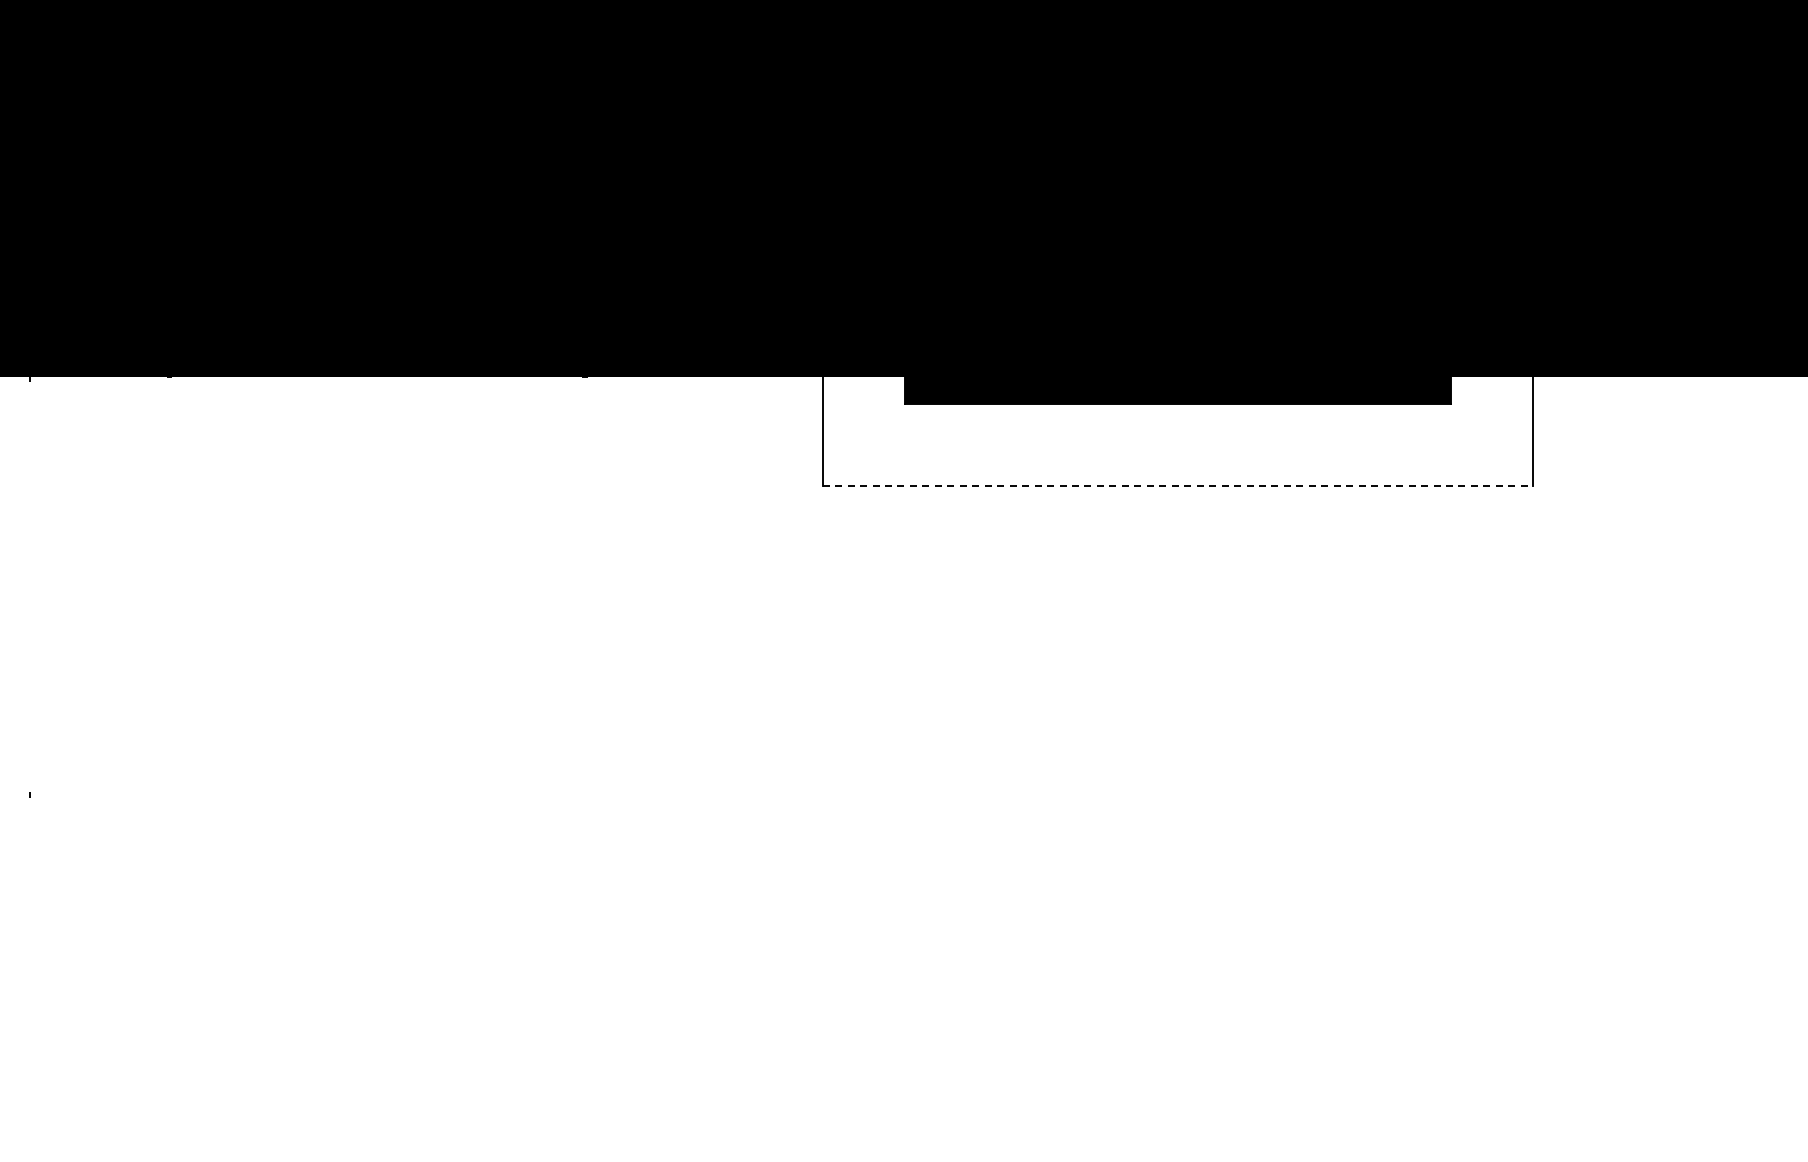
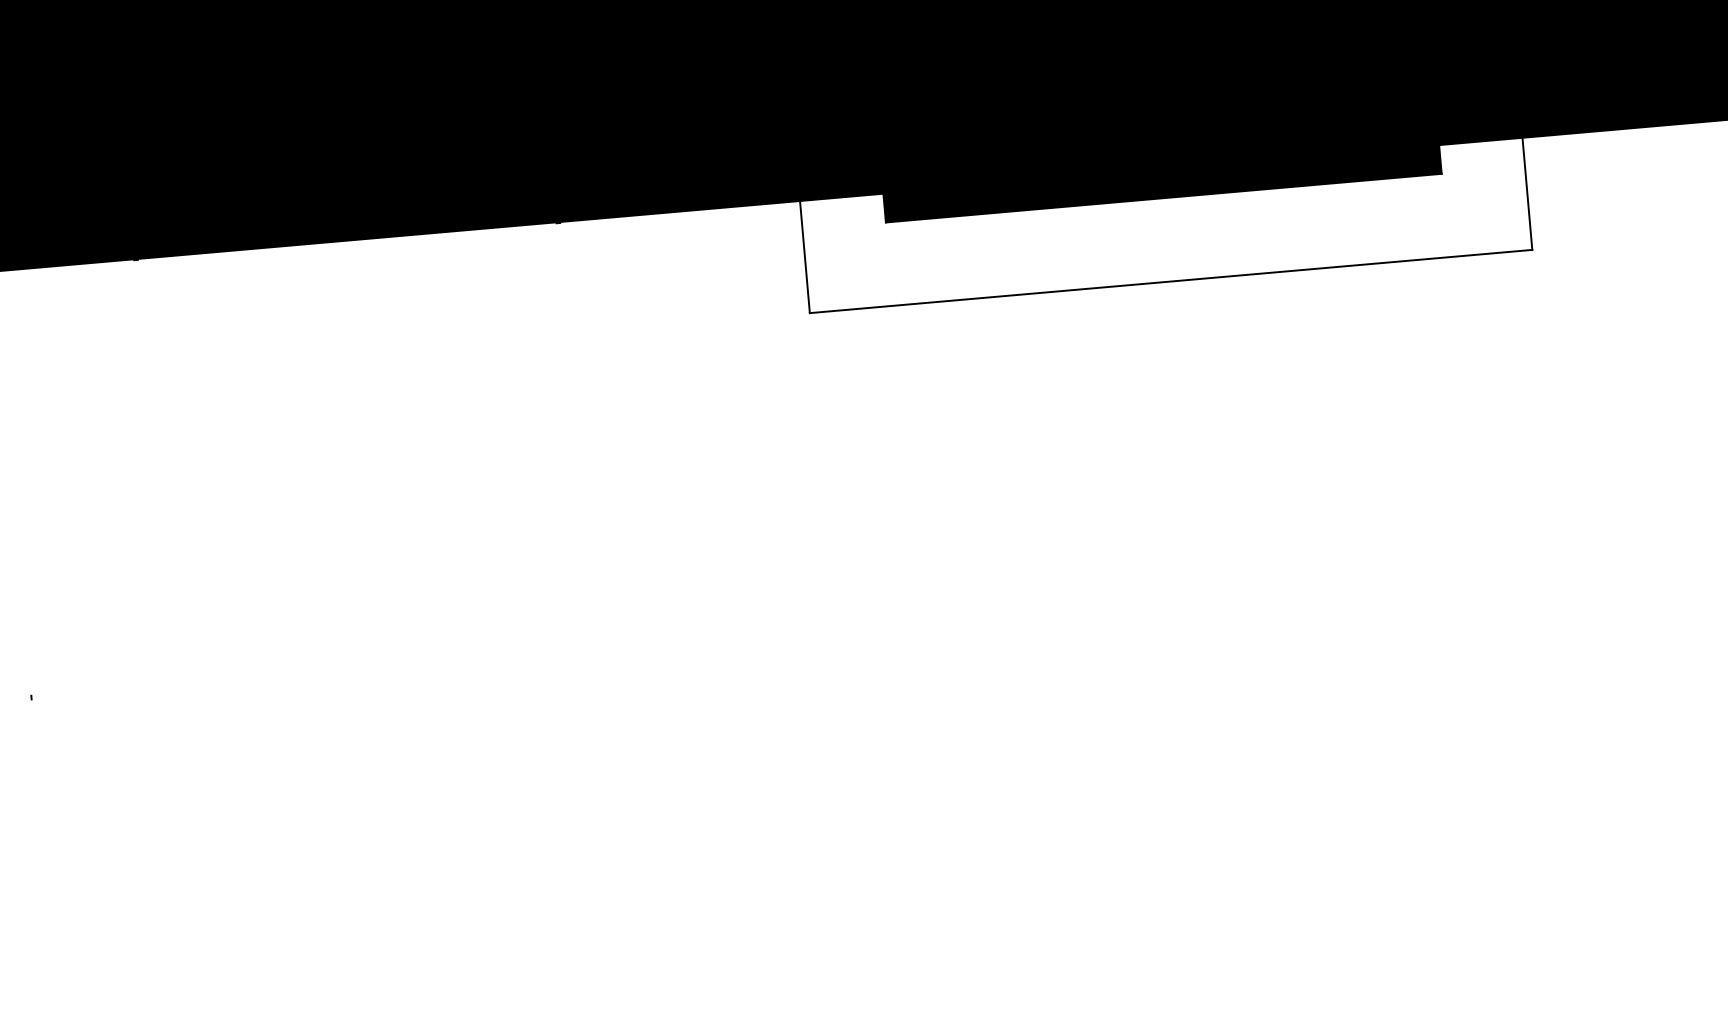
line: (1178, 486) -> (1171, 281), dashed -> solid

